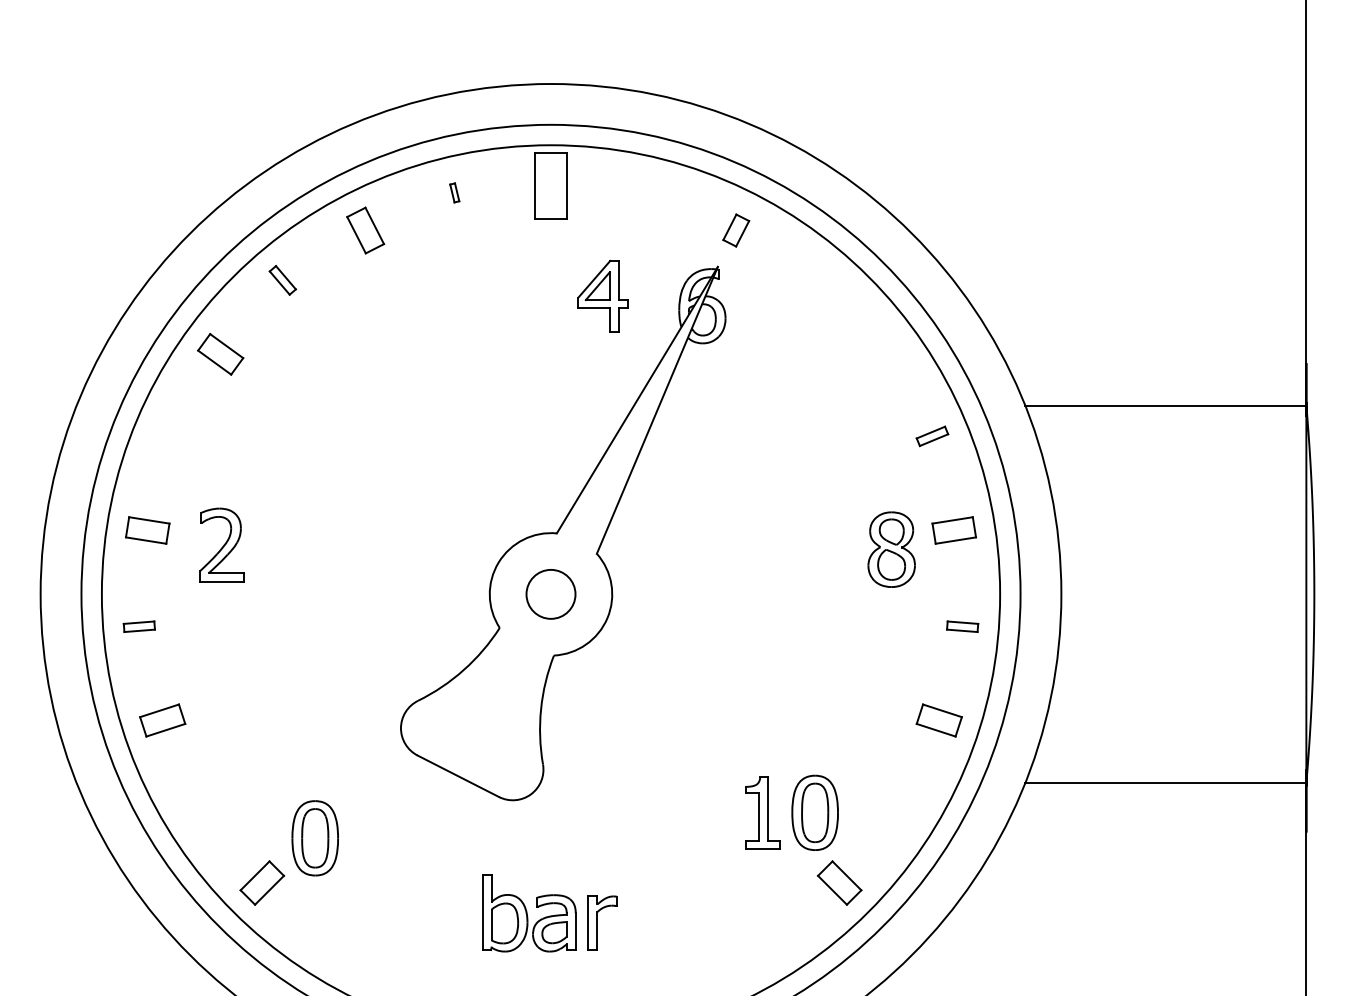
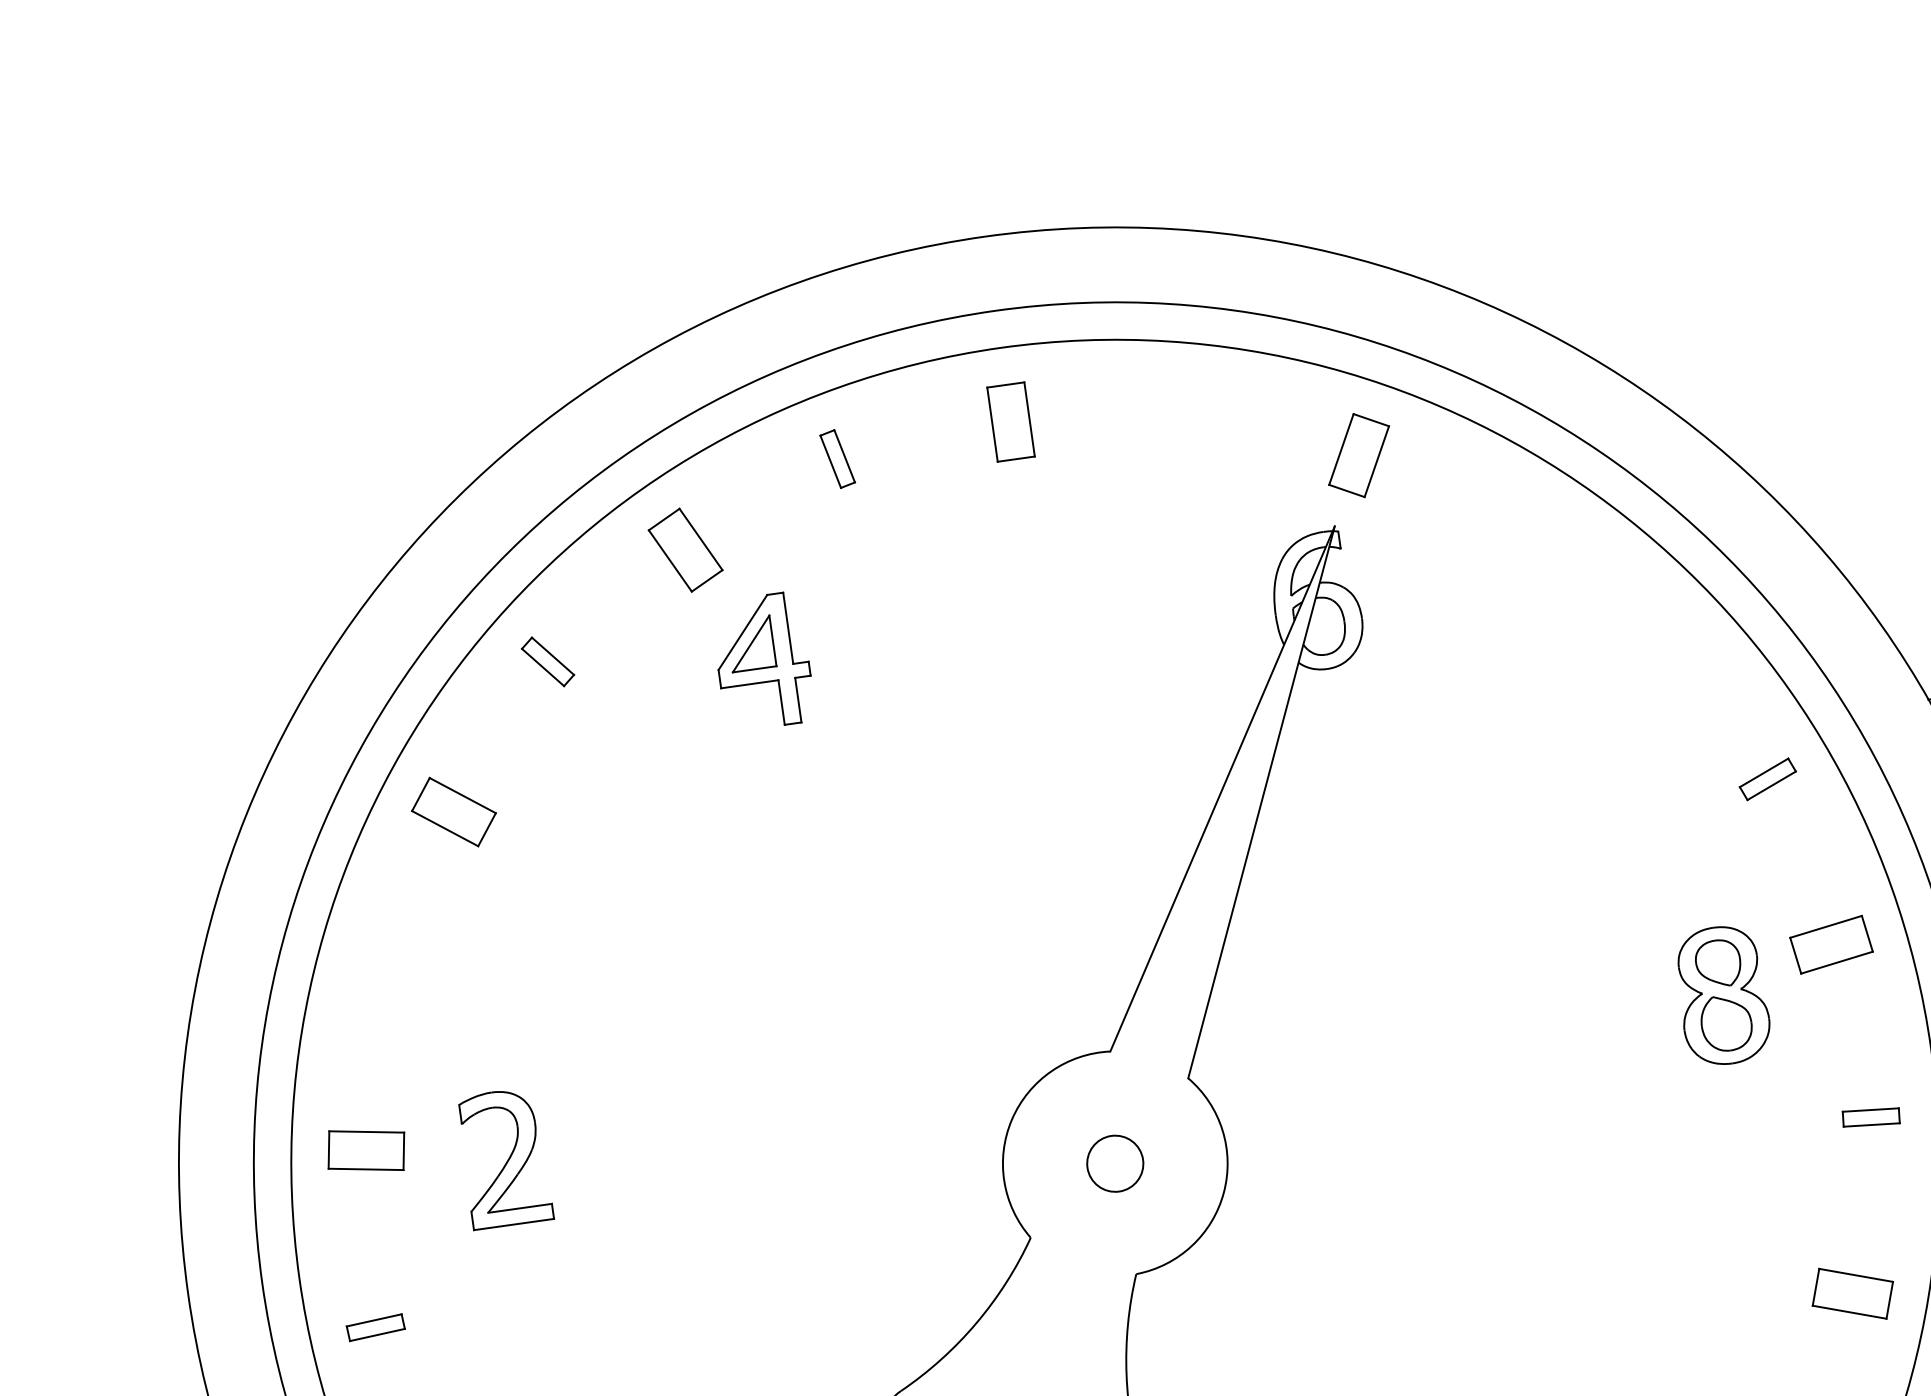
part: (550, 185) -> (1009, 421), size x0.62
part: (454, 192) -> (837, 458), size x1.67
part: (735, 230) -> (1357, 455), size x1.43
part: (602, 295) -> (761, 659), moved
circle: (550, 594) -> (1114, 1164), size x0.62

